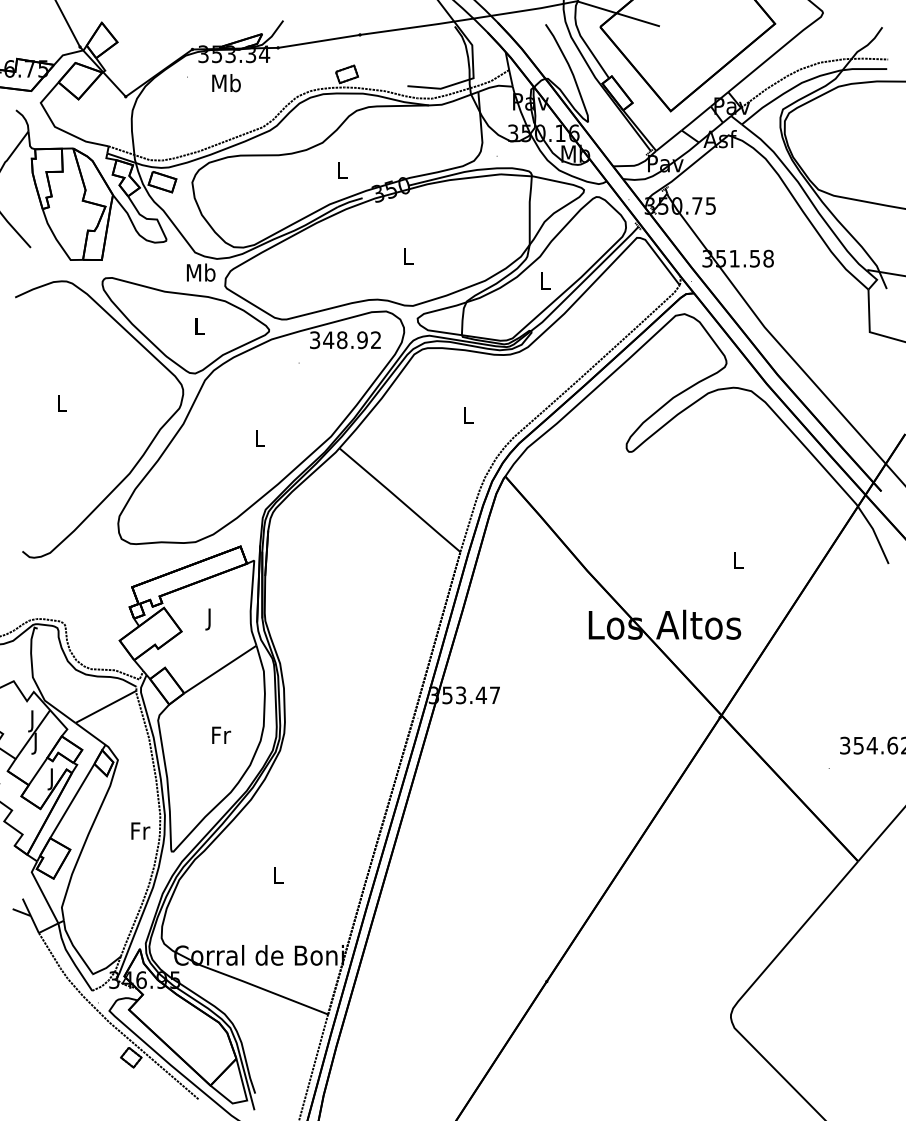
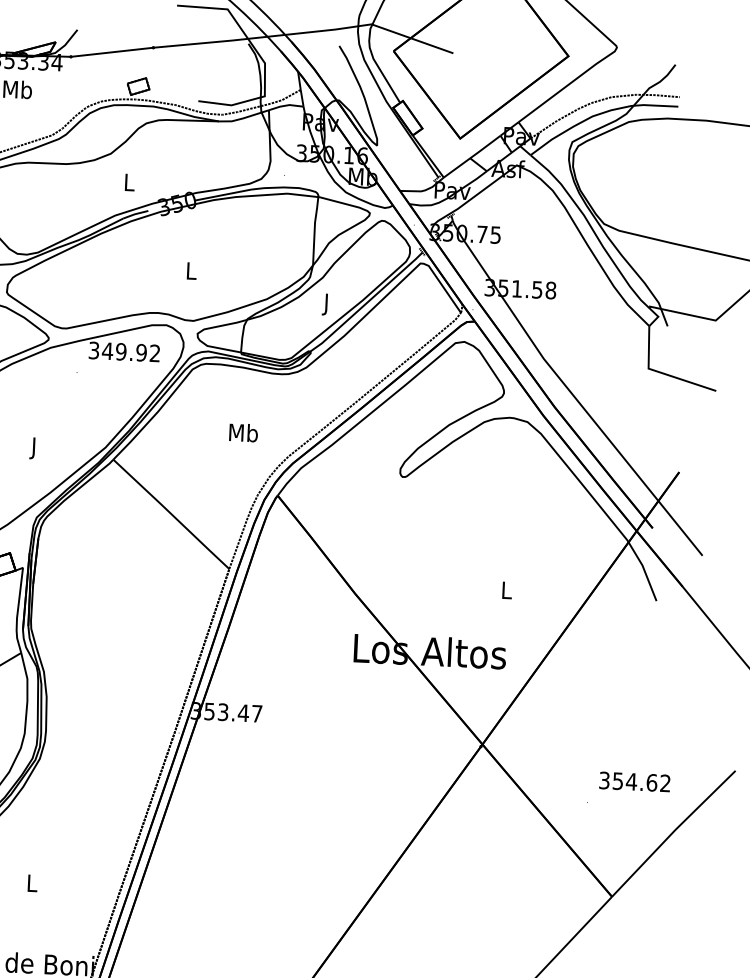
text: (545, 283) -> (326, 304), L -> J
text: (341, 340) -> (120, 352), 348.92 -> 349.92
text: (468, 415) -> (243, 433), L -> Mb
text: (259, 440) -> (33, 448), L -> J

